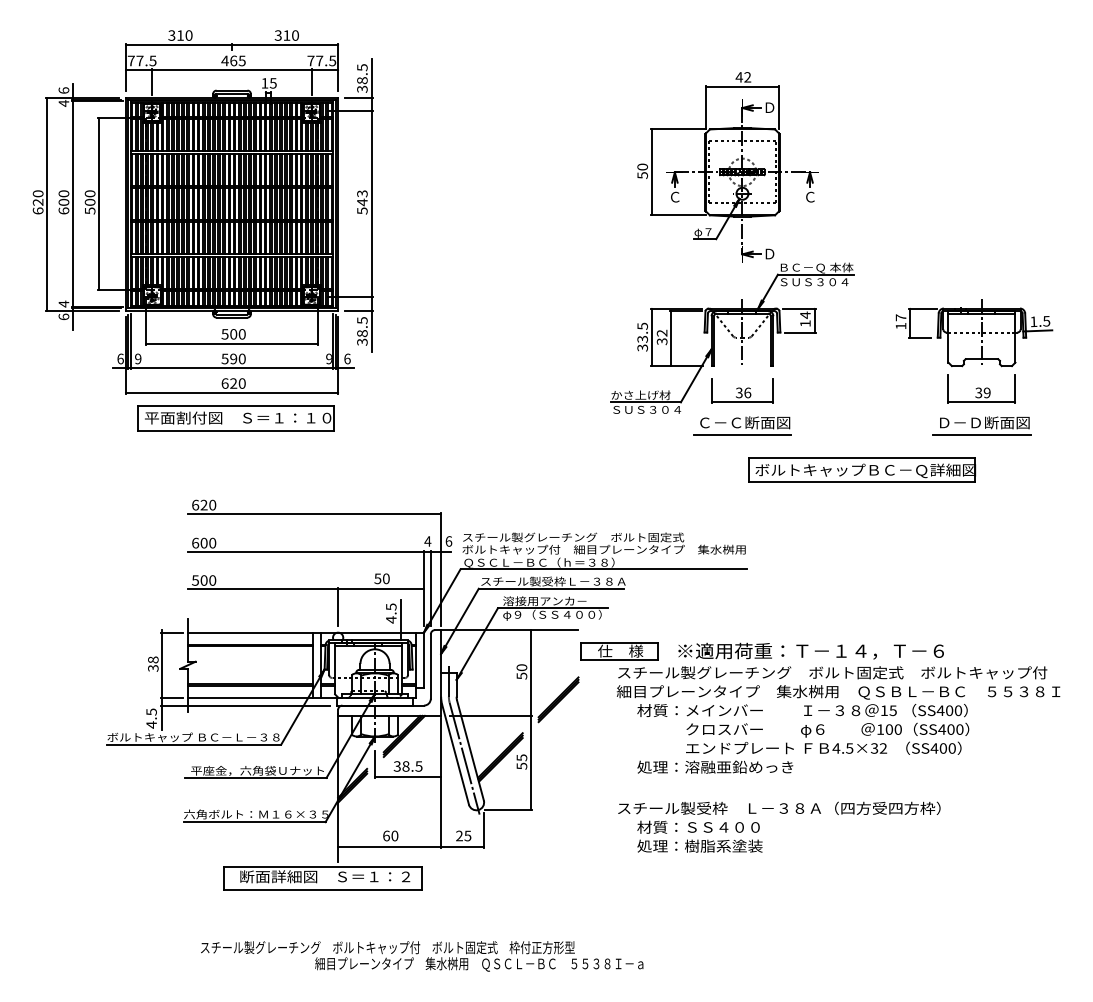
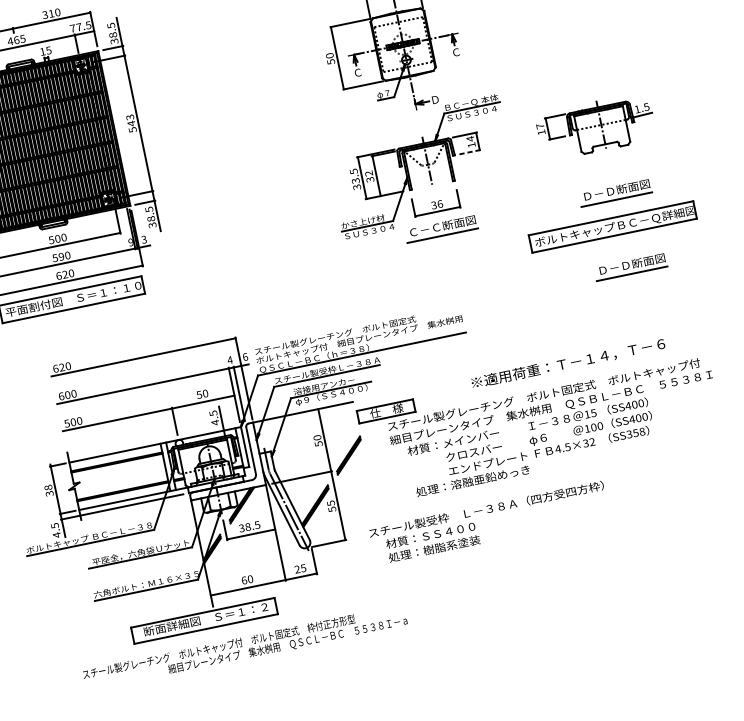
line: (800, 332) -> (469, 152), solid -> dashed
text: (347, 358) -> (144, 239), 6 -> 3
part: (981, 388) -> (609, 165), removed
part: (862, 469) -> (612, 226), moved
part: (981, 527) -> (630, 266), added
text: (810, 650) -> (567, 363), moved
text: (942, 748) -> (635, 433), SS400 -> SS358
text: (779, 826) -> (489, 522), moved
text: (422, 956) -> (245, 648), moved

